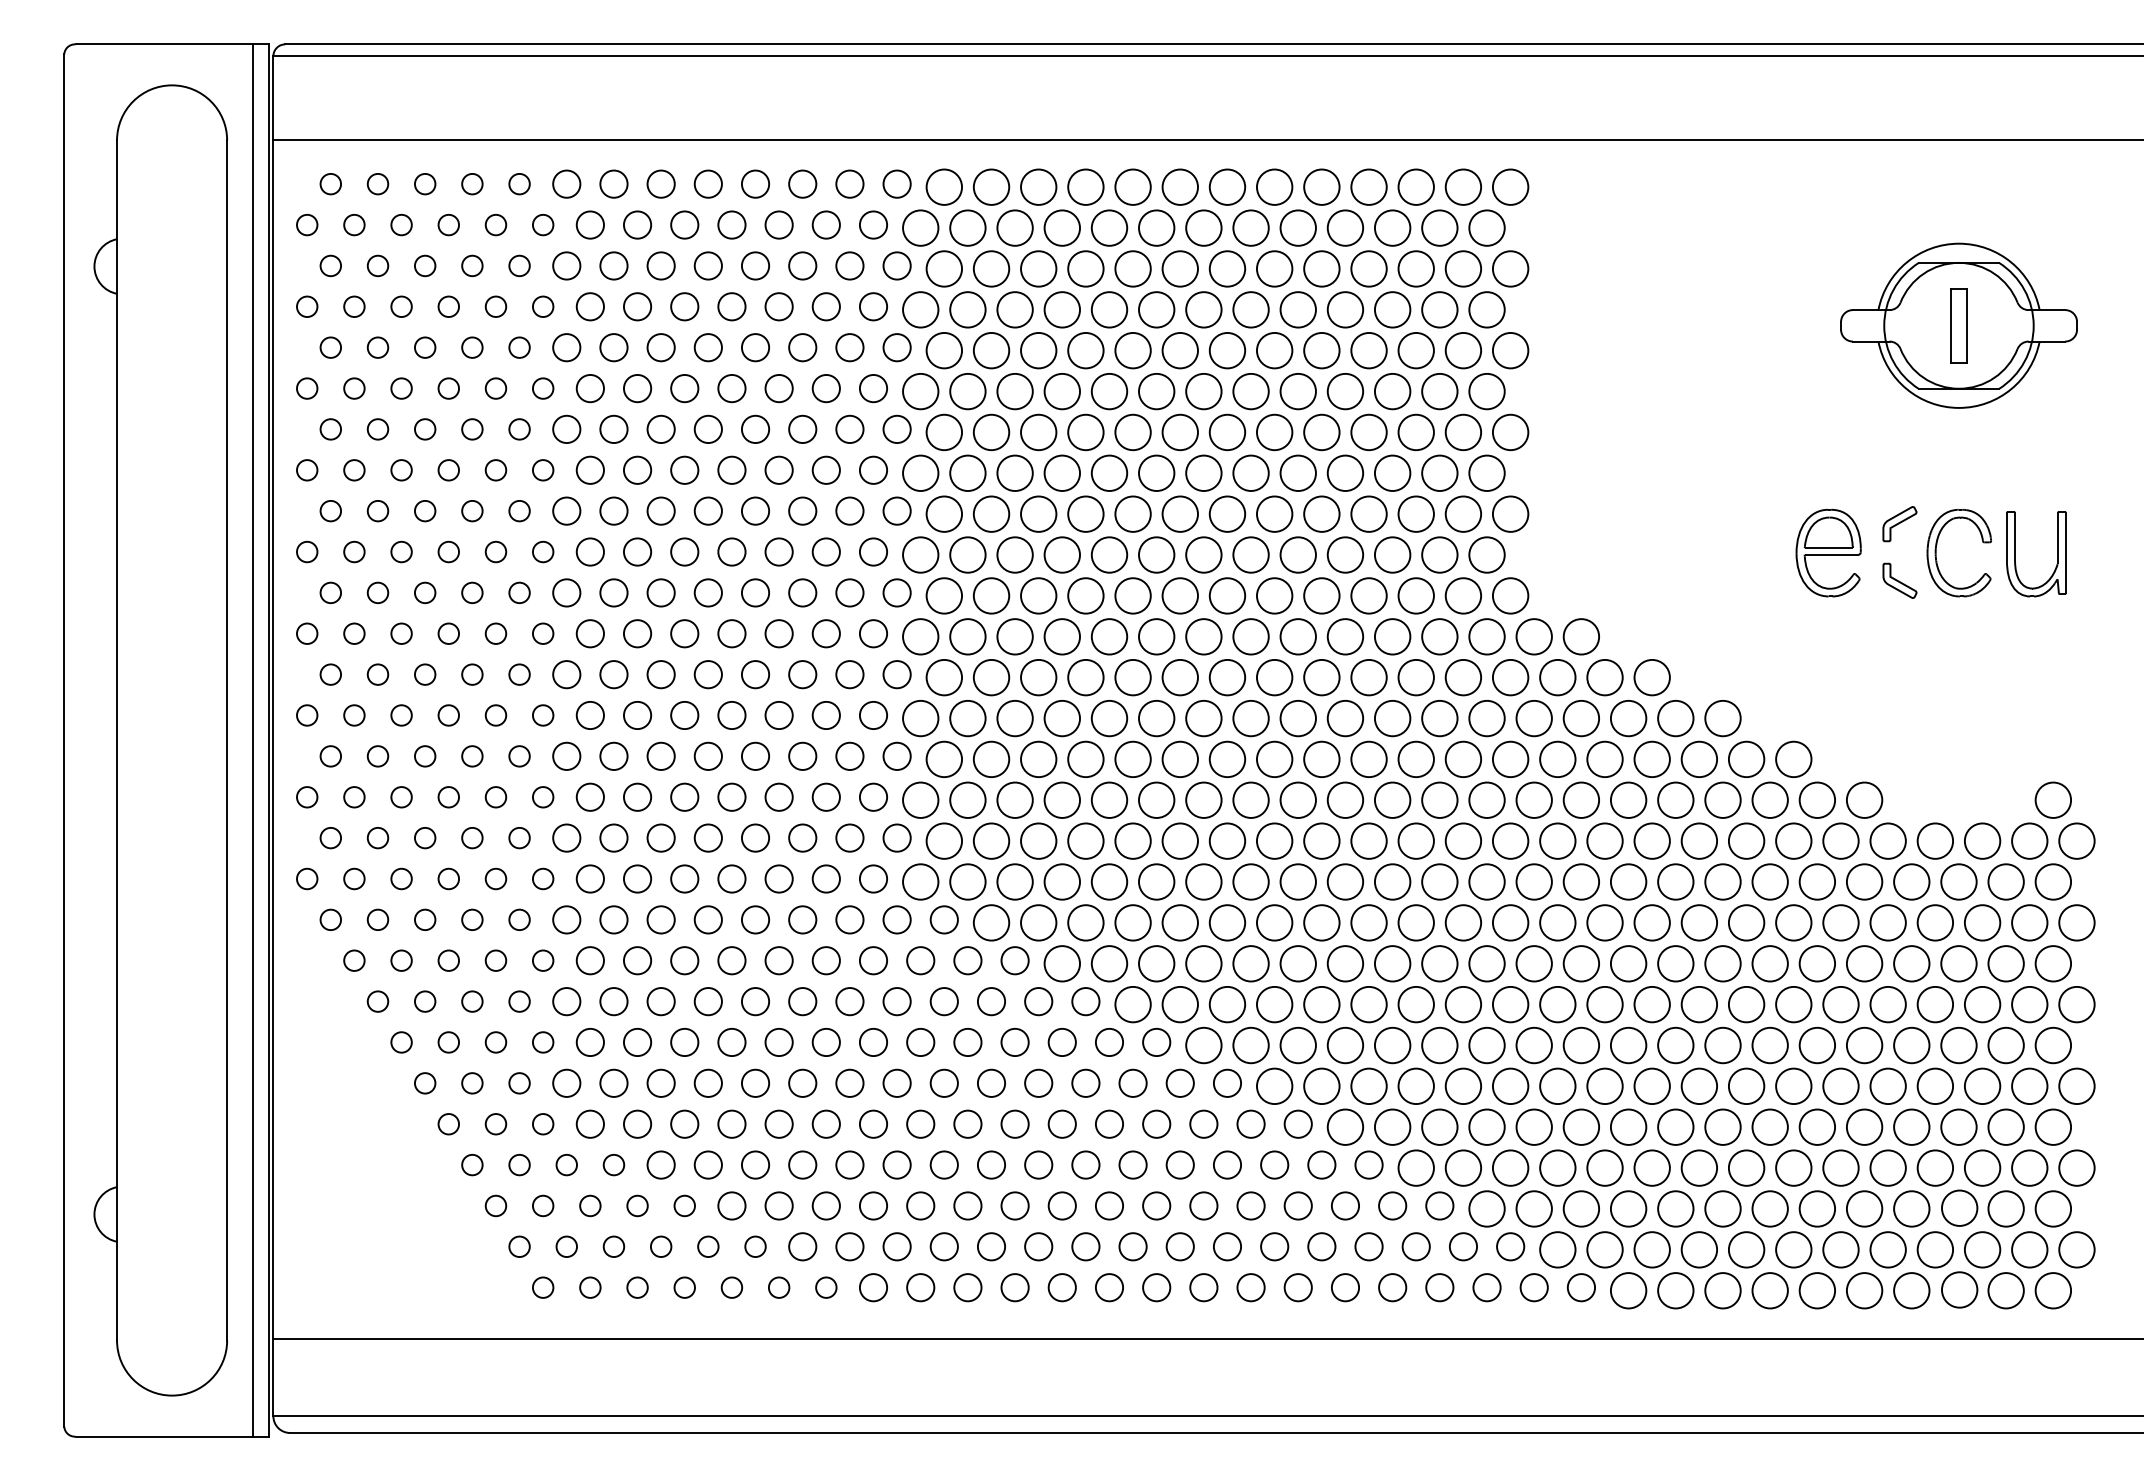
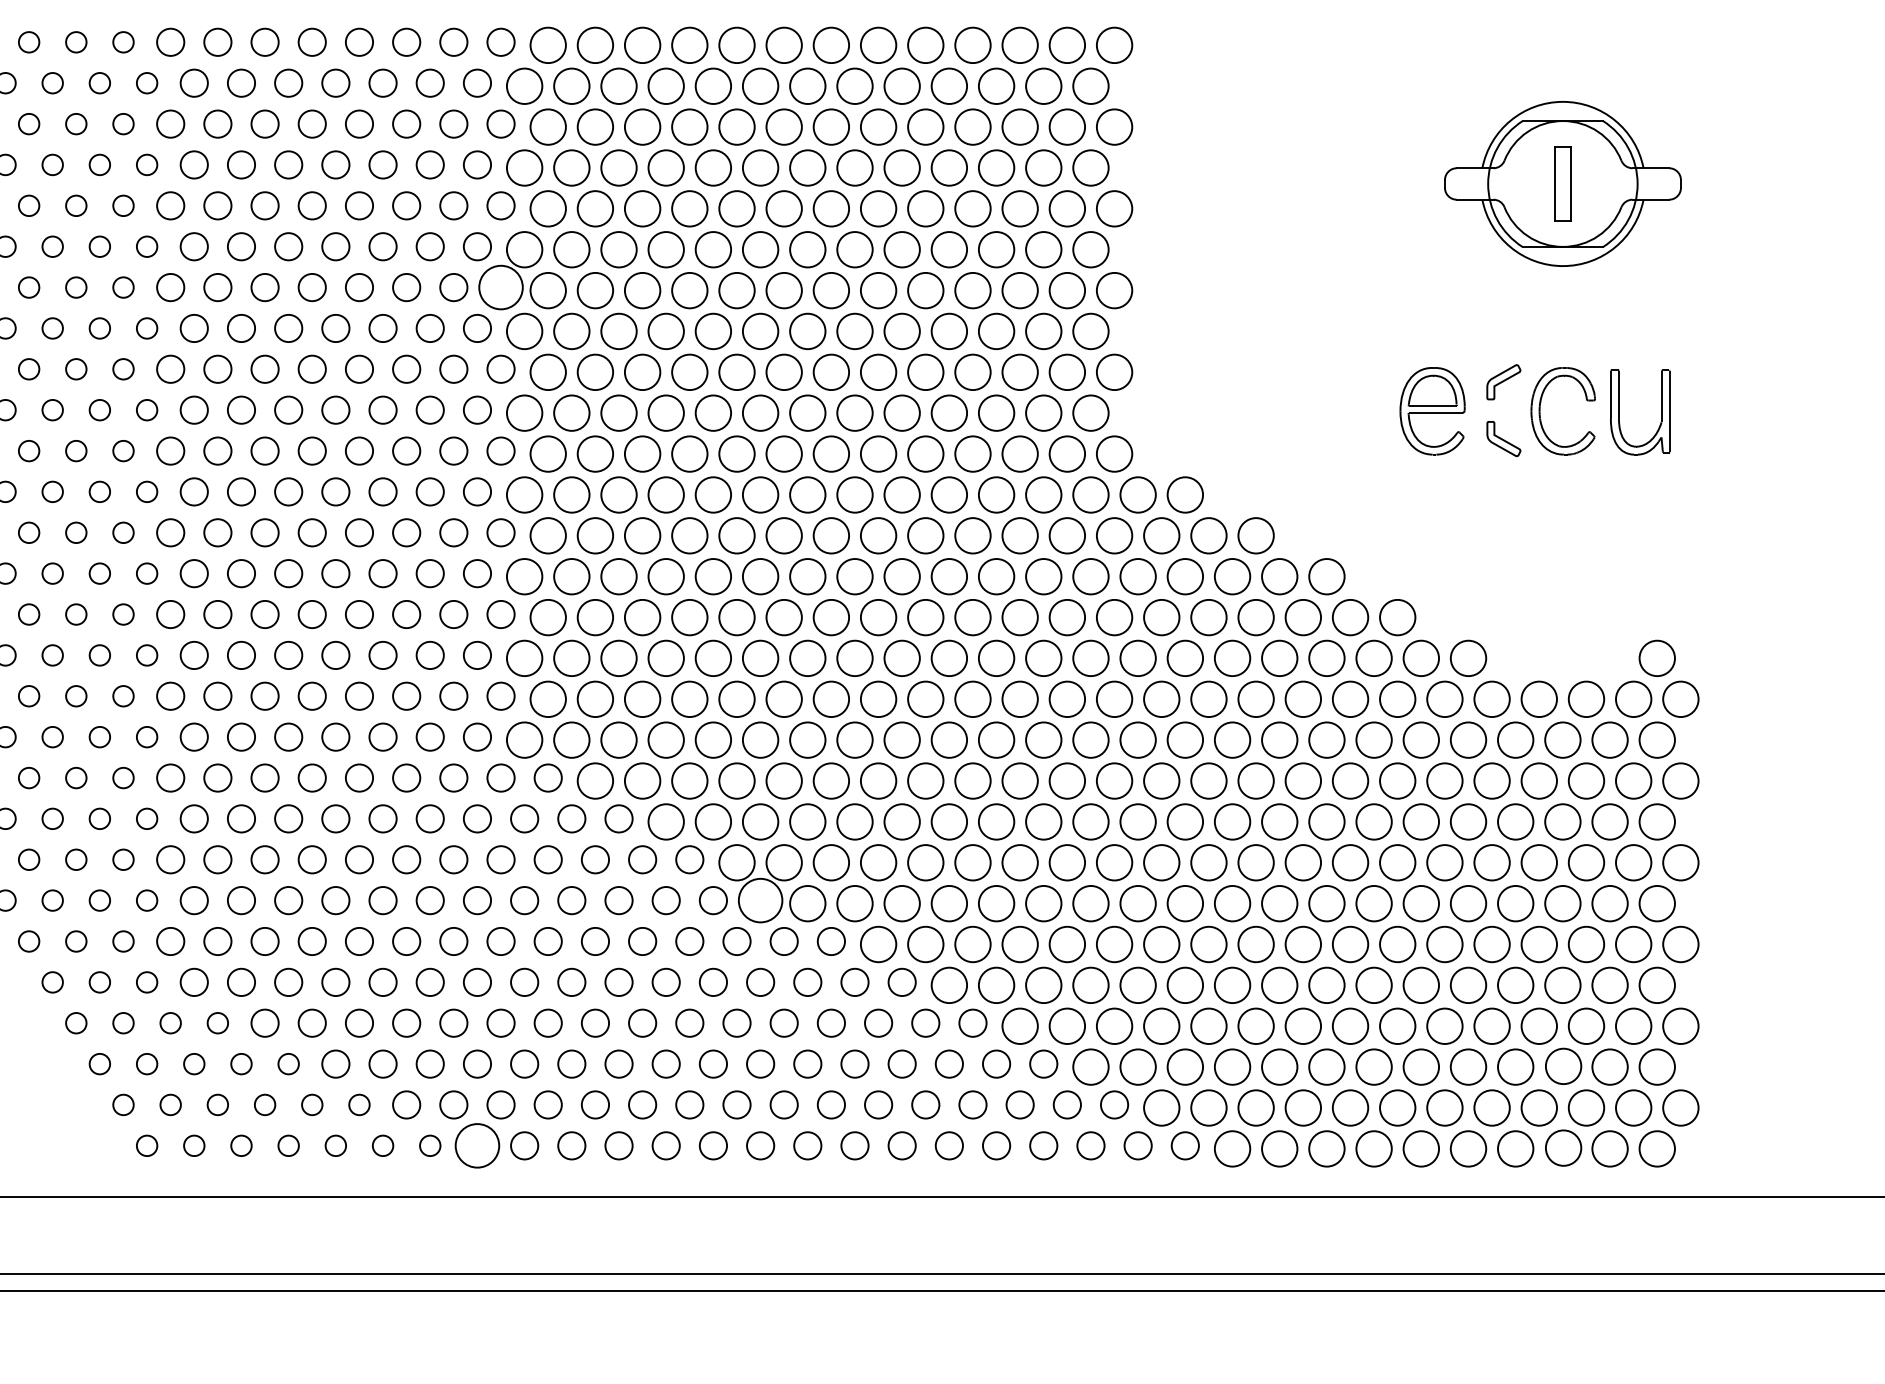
circle: (896, 429) -> (500, 287), size x1.6
circle: (1156, 1042) -> (760, 900), size x1.6
circle: (873, 1287) -> (477, 1145), size x1.6

